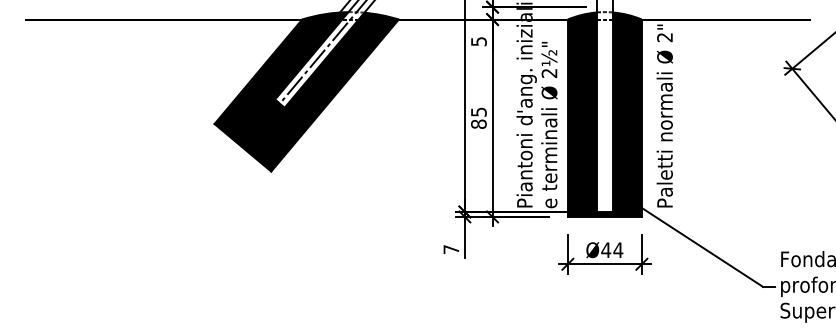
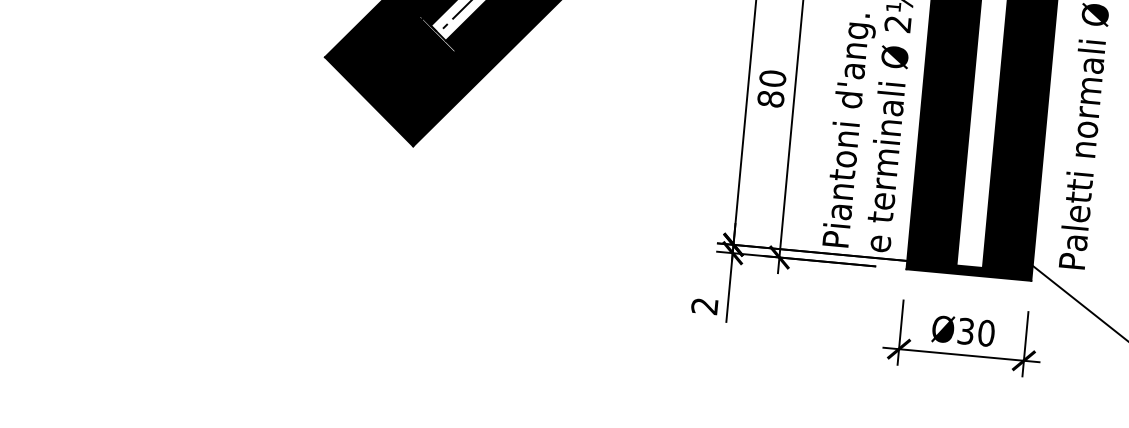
text: (478, 111) -> (772, 77), 85 -> 80
text: (450, 249) -> (703, 305), 7 -> 2
text: (612, 250) -> (976, 332), Ø44 -> Ø30

